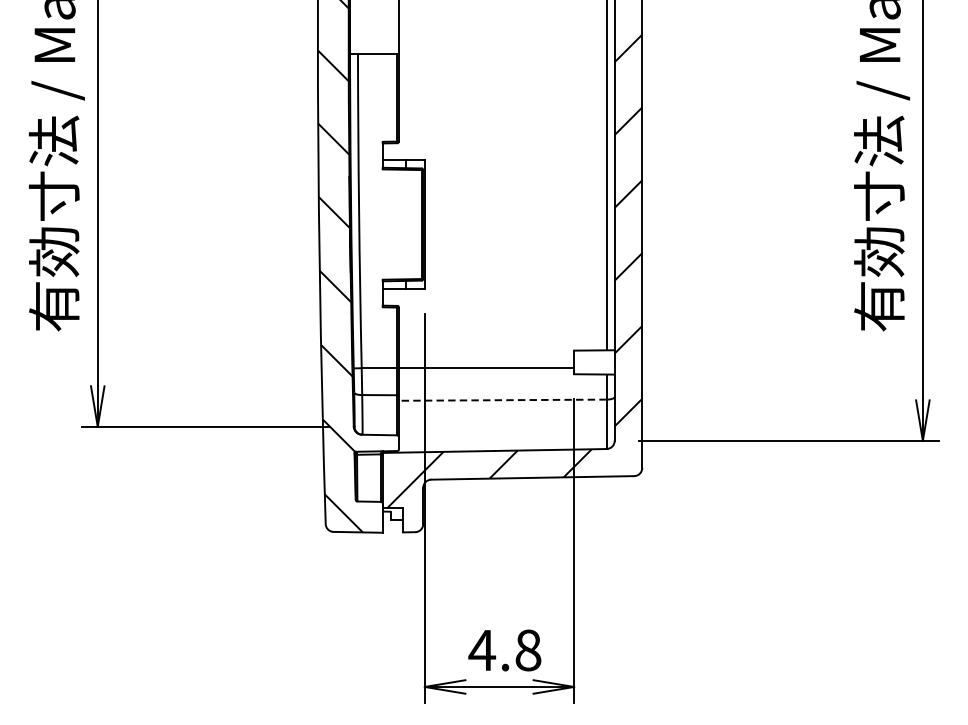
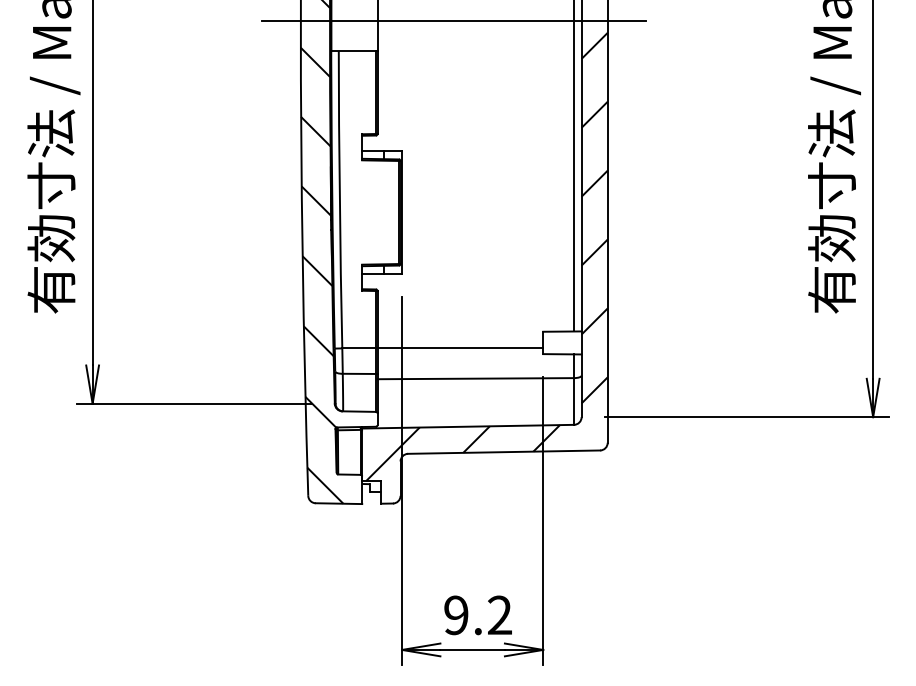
line: (480, 21) -> (454, 20), added
line: (502, 400) -> (475, 378), dashed -> solid
text: (504, 650) -> (477, 615), 4.8 -> 9.2

